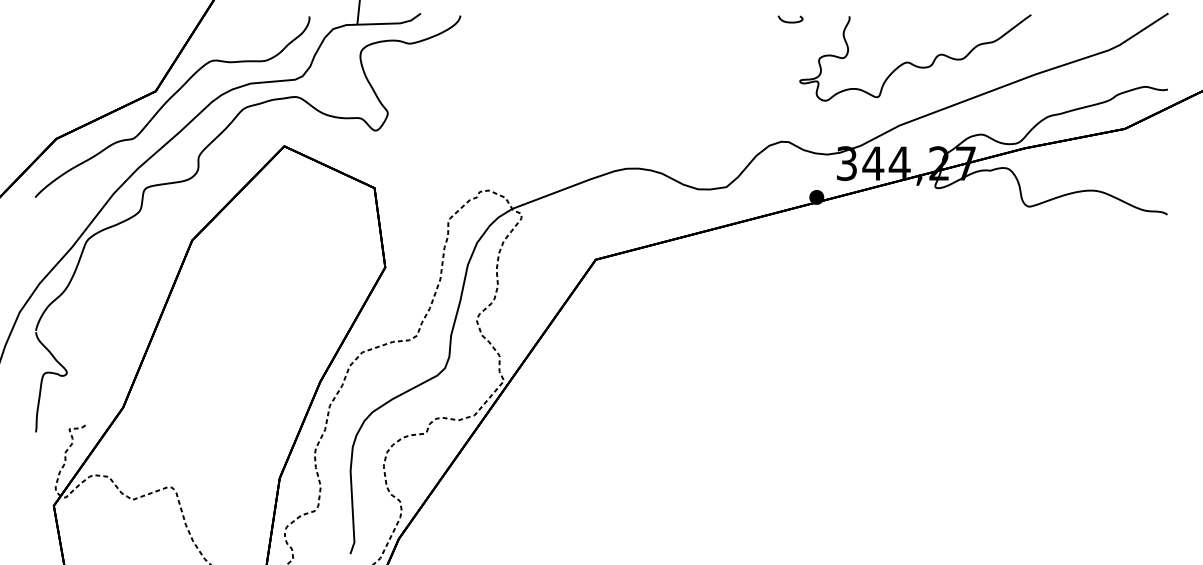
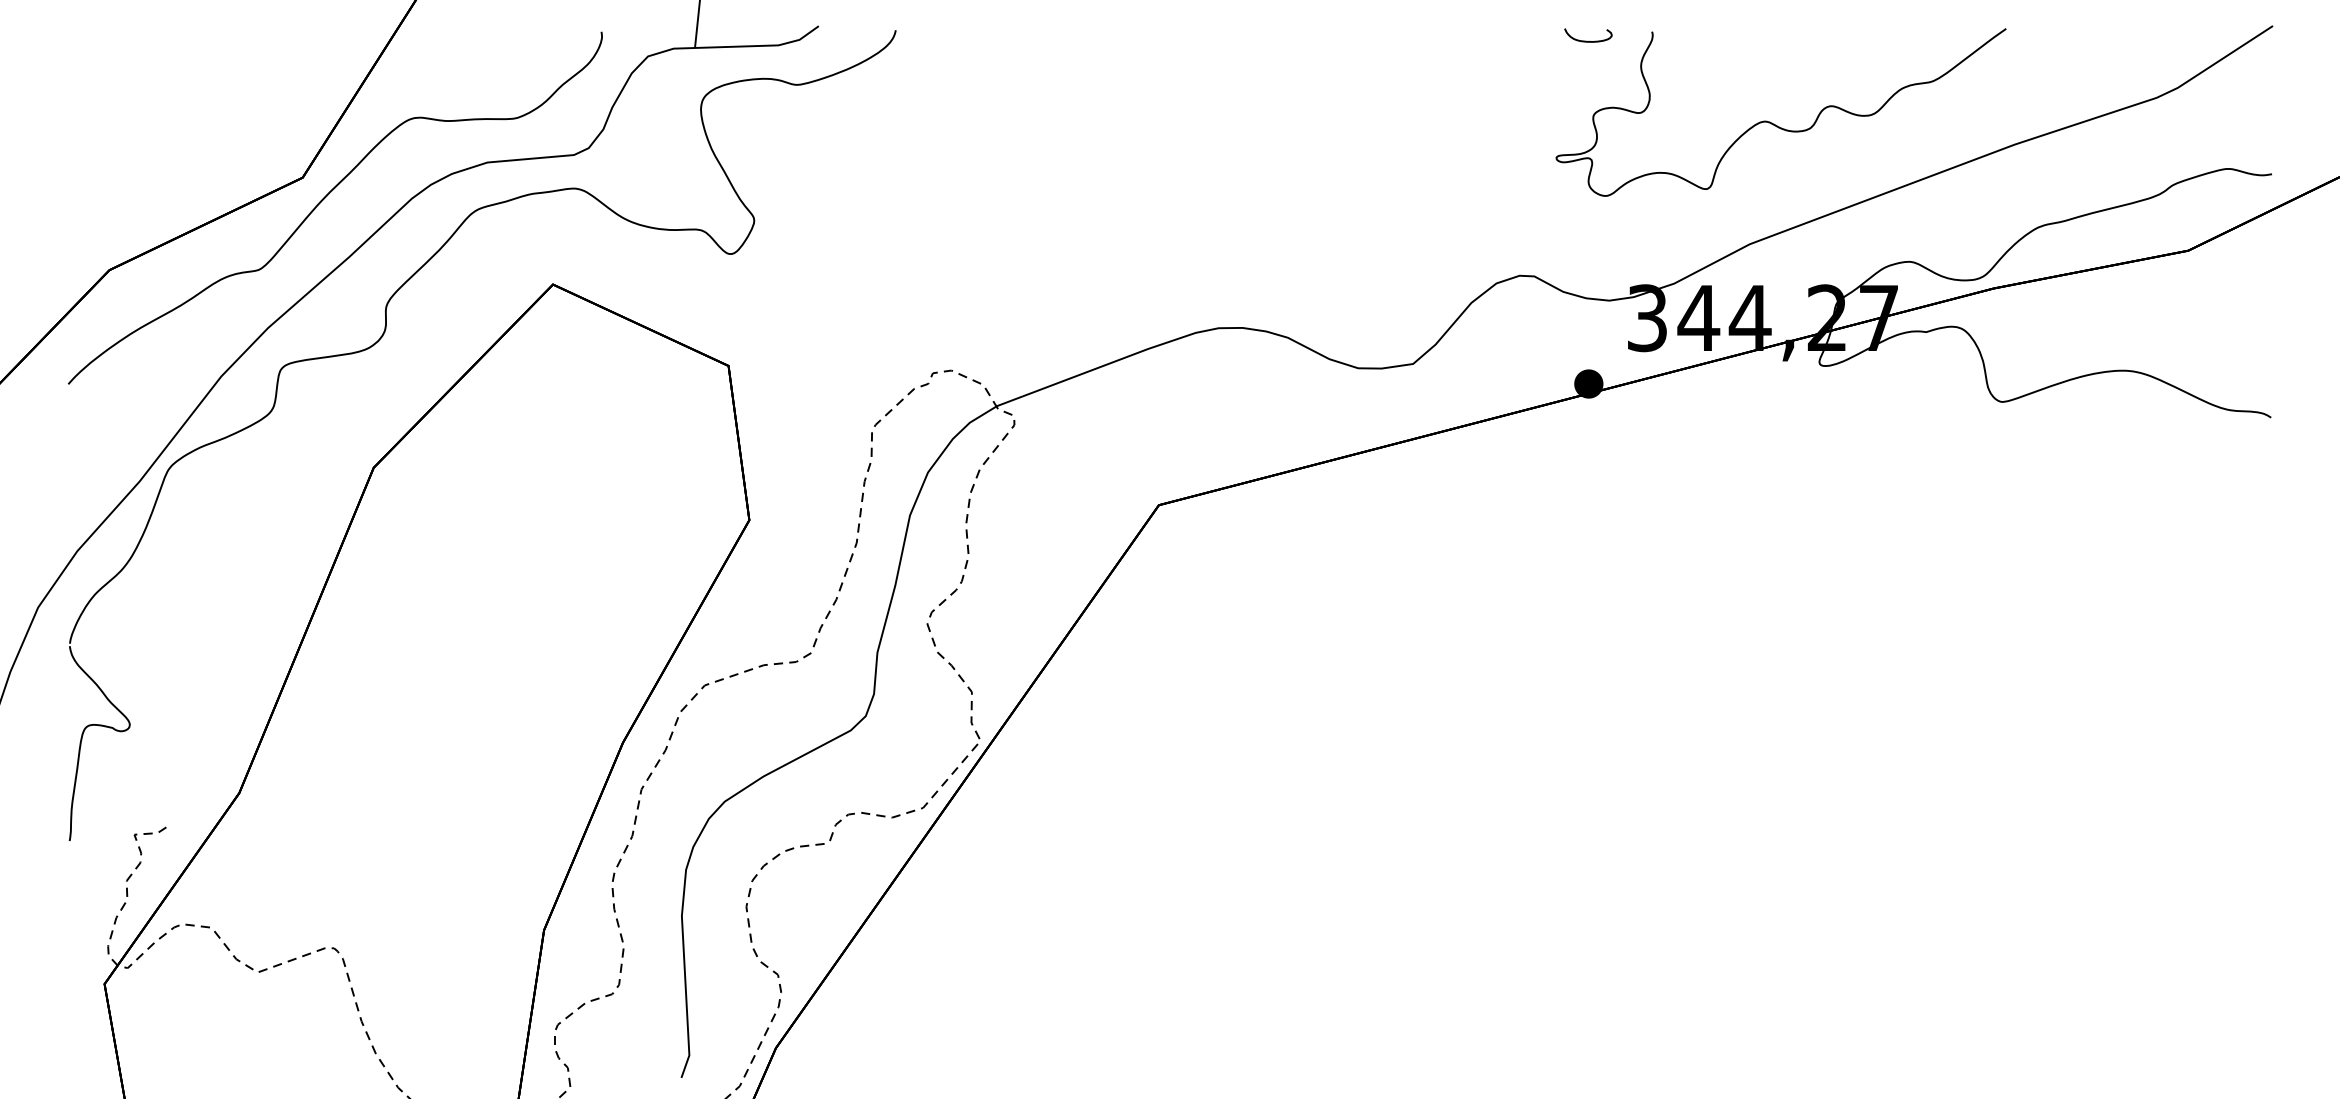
curve: (790, 21) -> (1588, 39), moved

